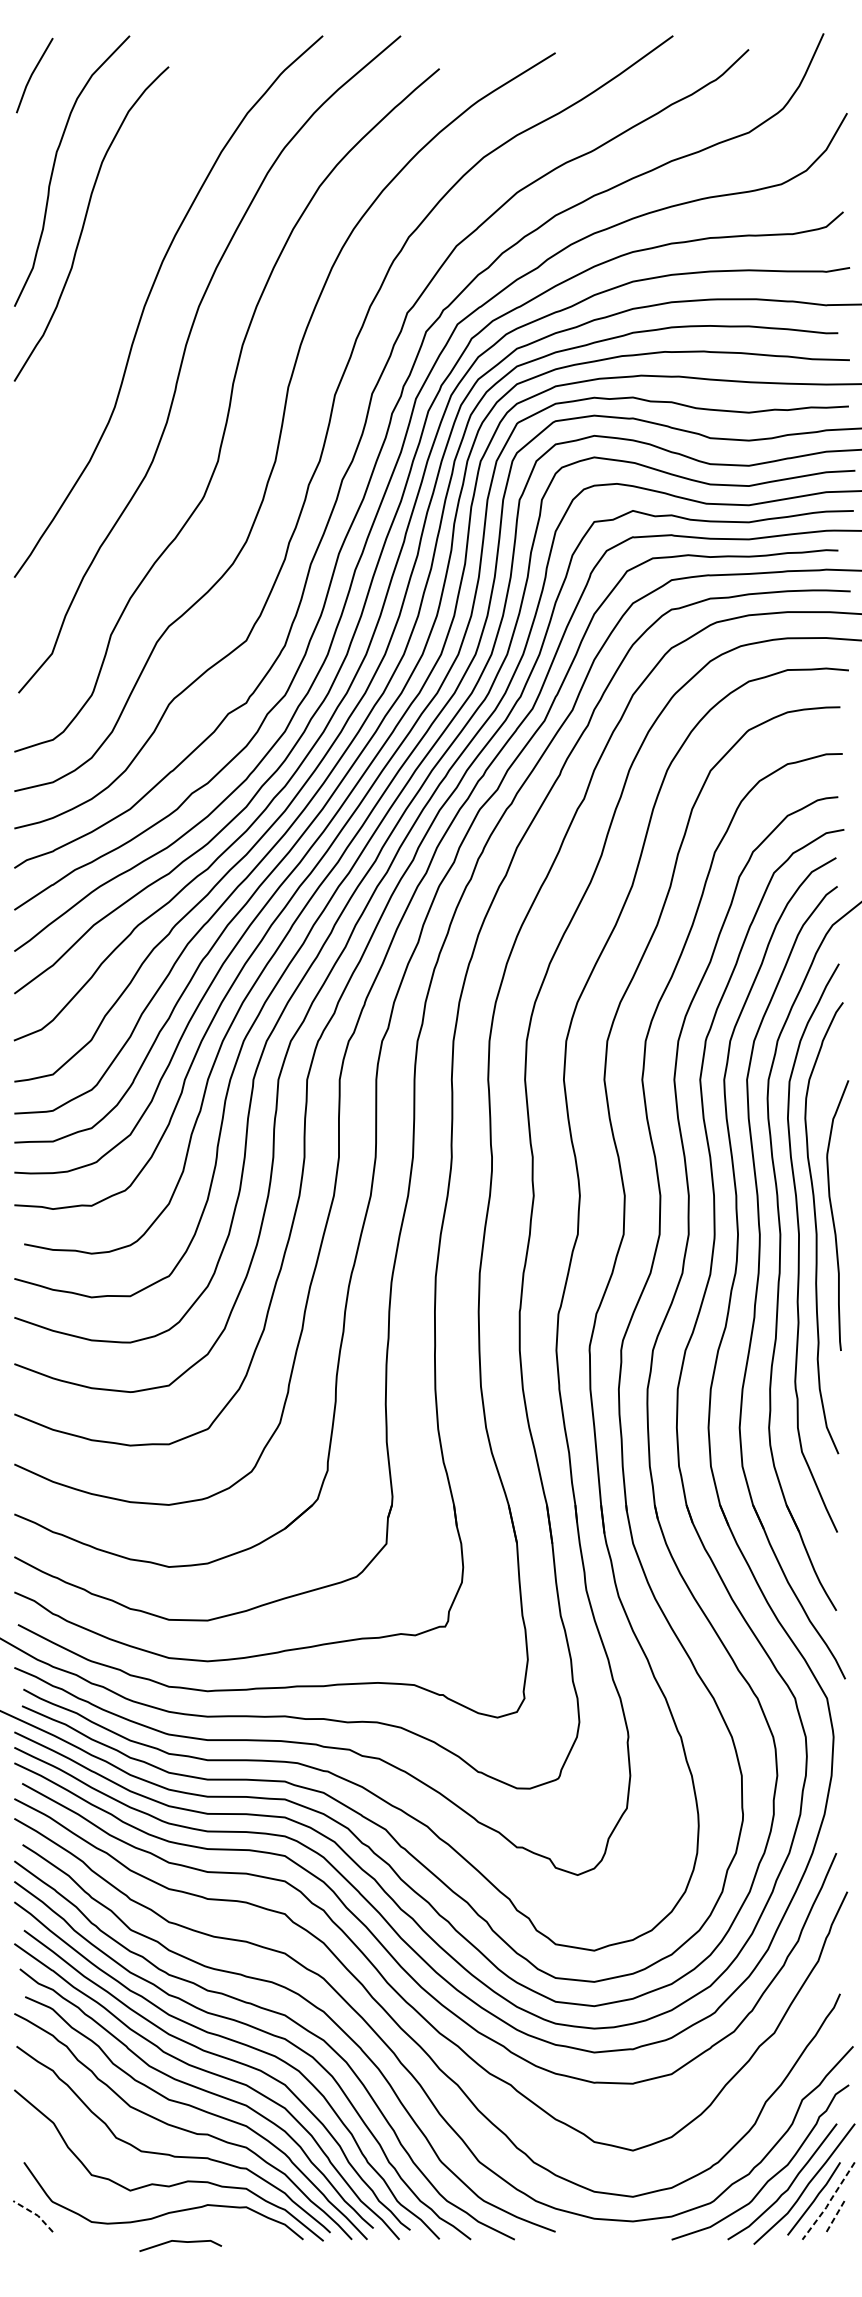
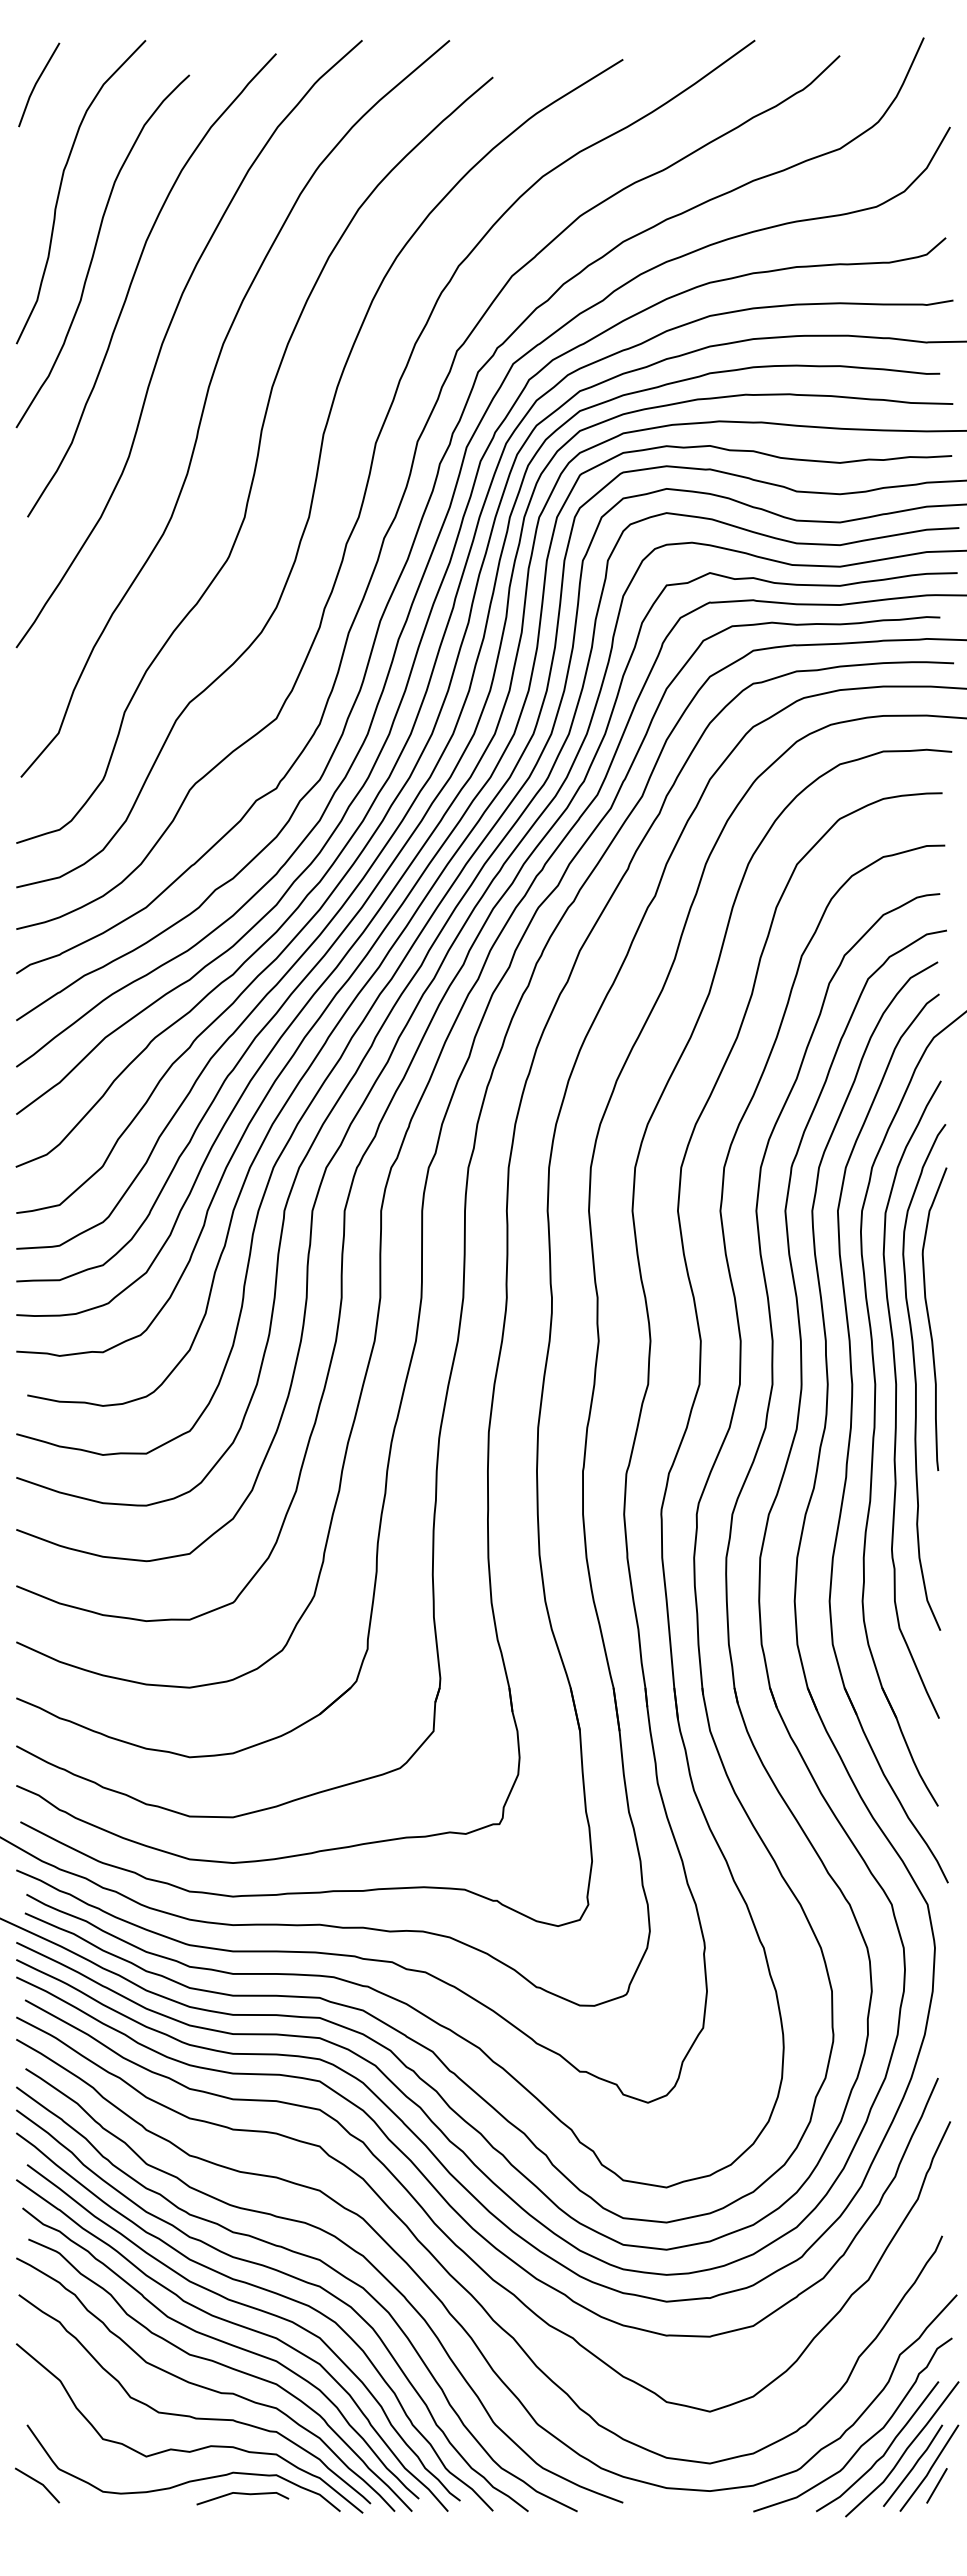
curve: (118, 250) -> (133, 280), added
curve: (833, 1214) -> (929, 1318), moved
line: (829, 2202) -> (930, 2469), dashed -> solid
line: (35, 2213) -> (39, 2482), dashed -> solid
line: (834, 2217) -> (936, 2486), dashed -> solid
line: (180, 2242) -> (242, 2494), moved

